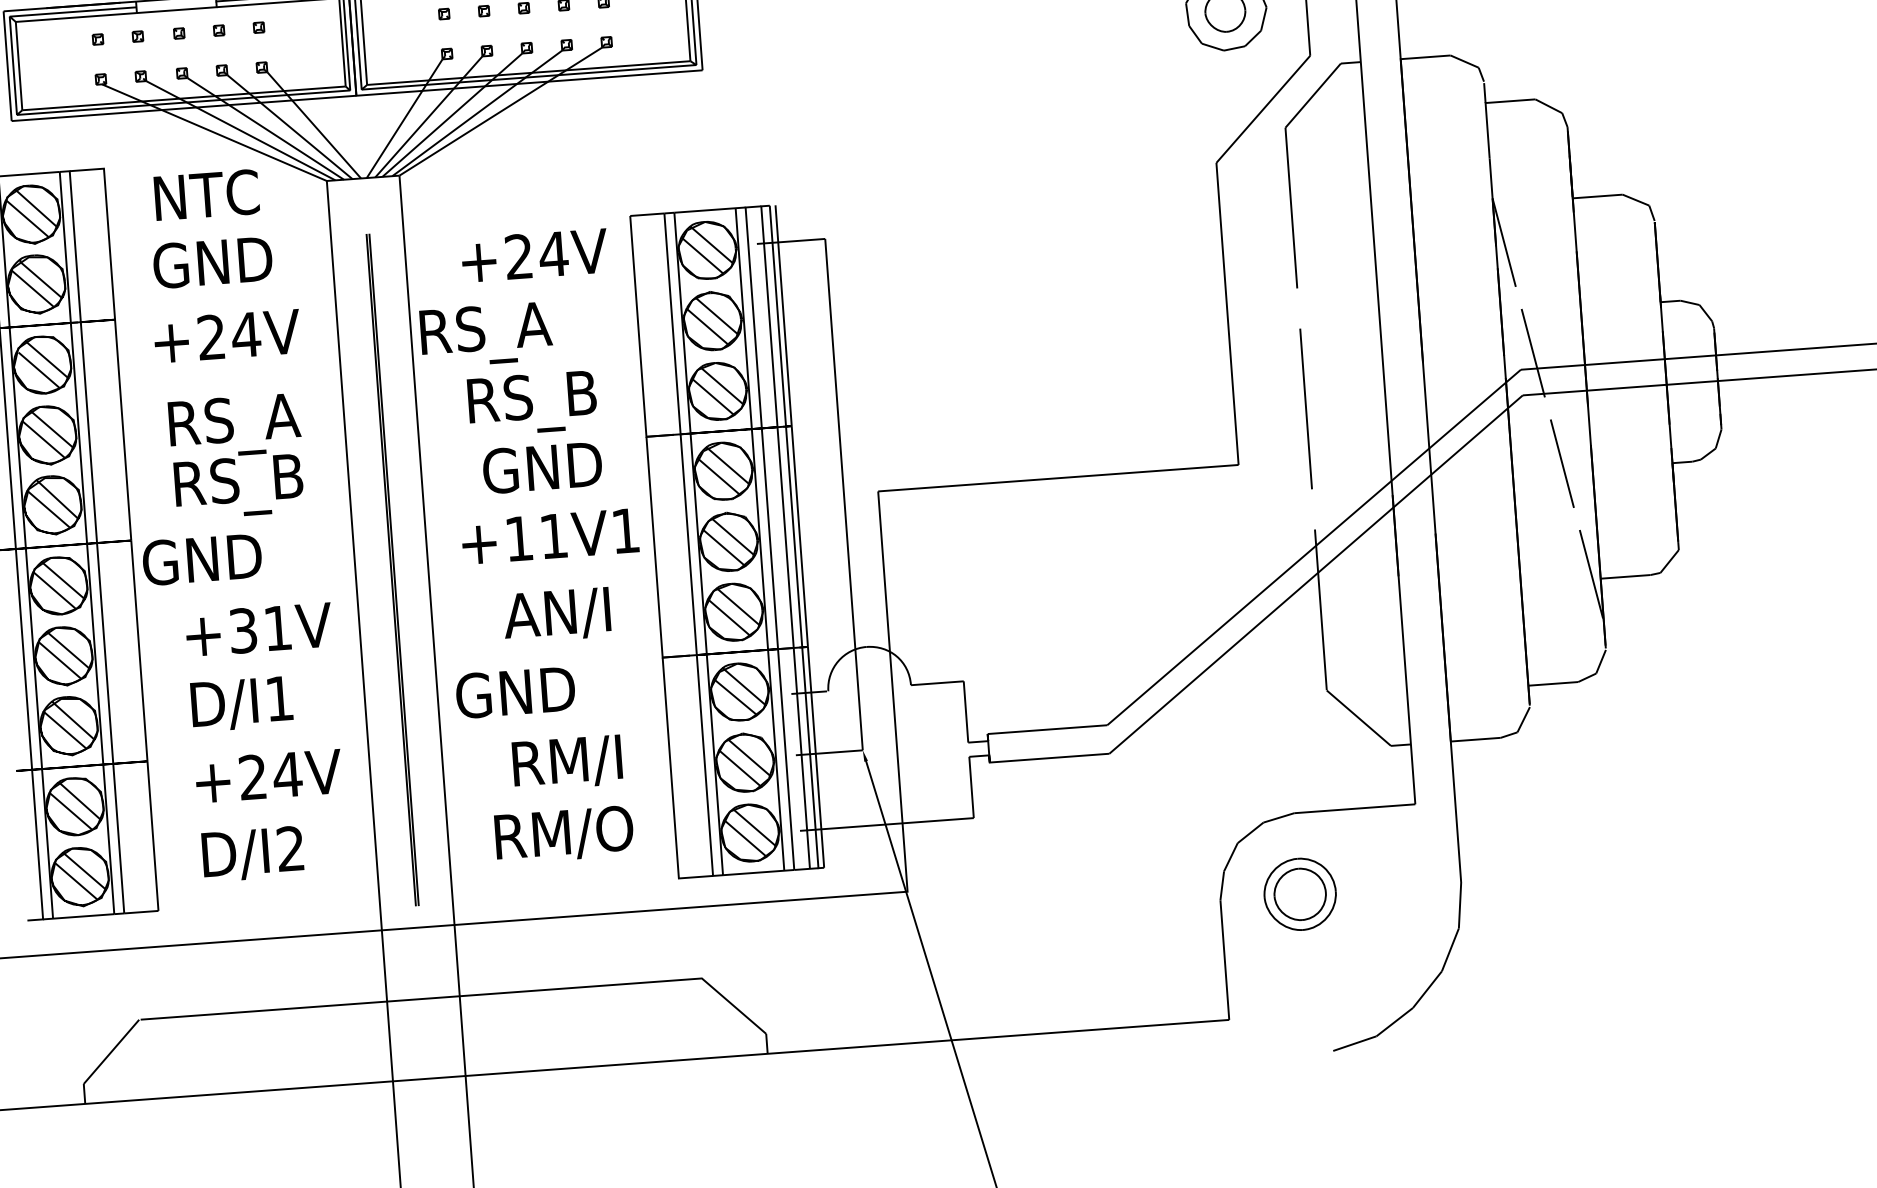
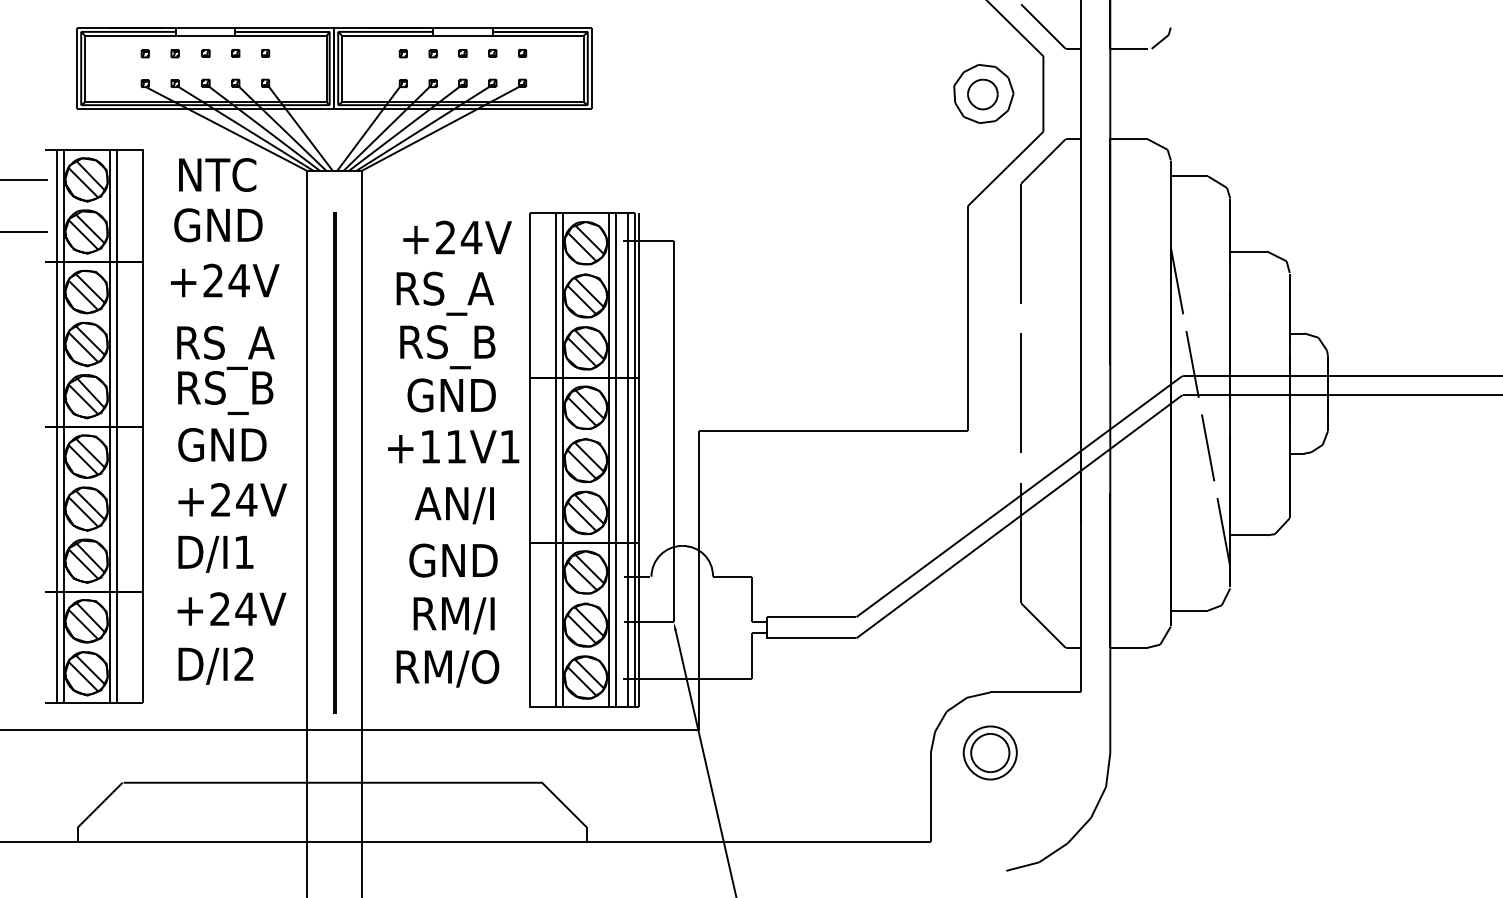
text: (486, 334) -> (445, 293), moved
text: (202, 558) -> (222, 444), moved
text: (261, 628) -> (234, 499), +31V -> +24V
text: (515, 692) -> (453, 560), moved

